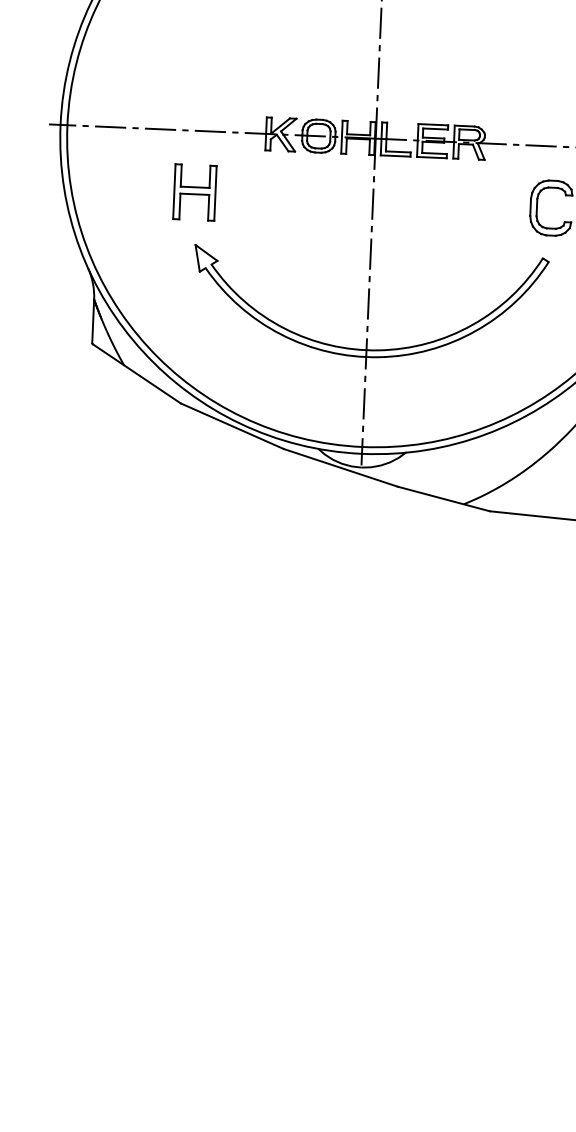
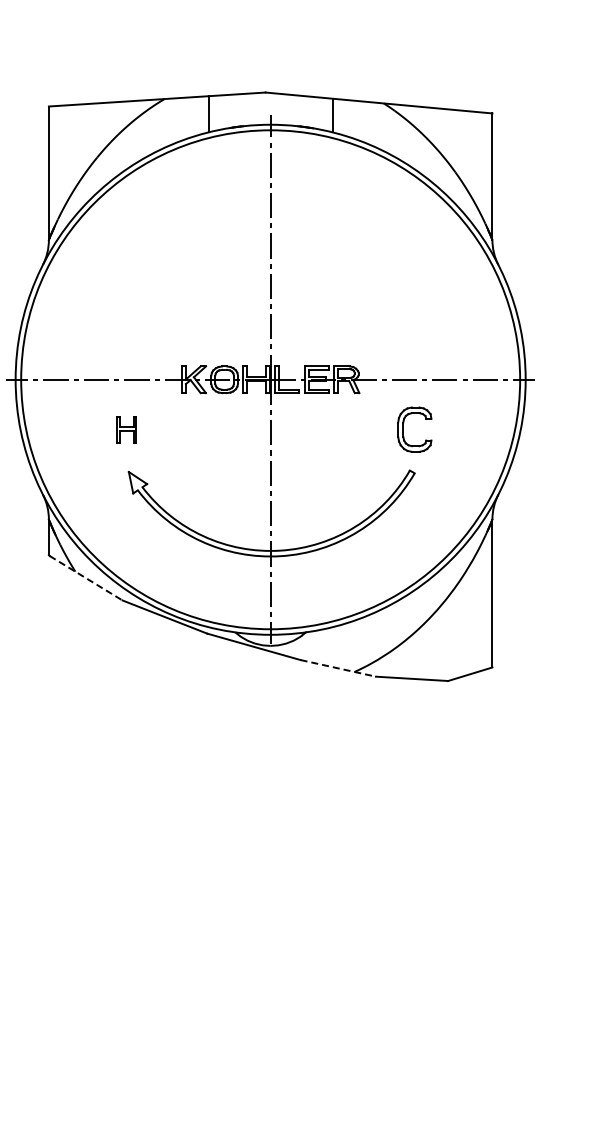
part: (194, 192) -> (126, 429), size x0.6
line: (137, 374) -> (86, 578), solid -> dashed
line: (444, 499) -> (338, 668), solid -> dashed

